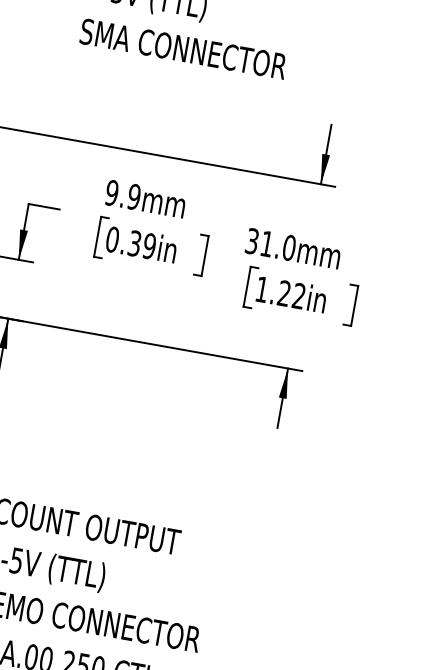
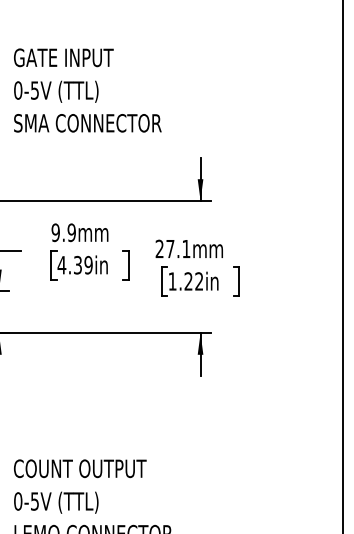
text: (111, 239) -> (61, 265), 0.39in -> 4.39in
text: (270, 243) -> (172, 248), 31.0mm -> 27.1mm

